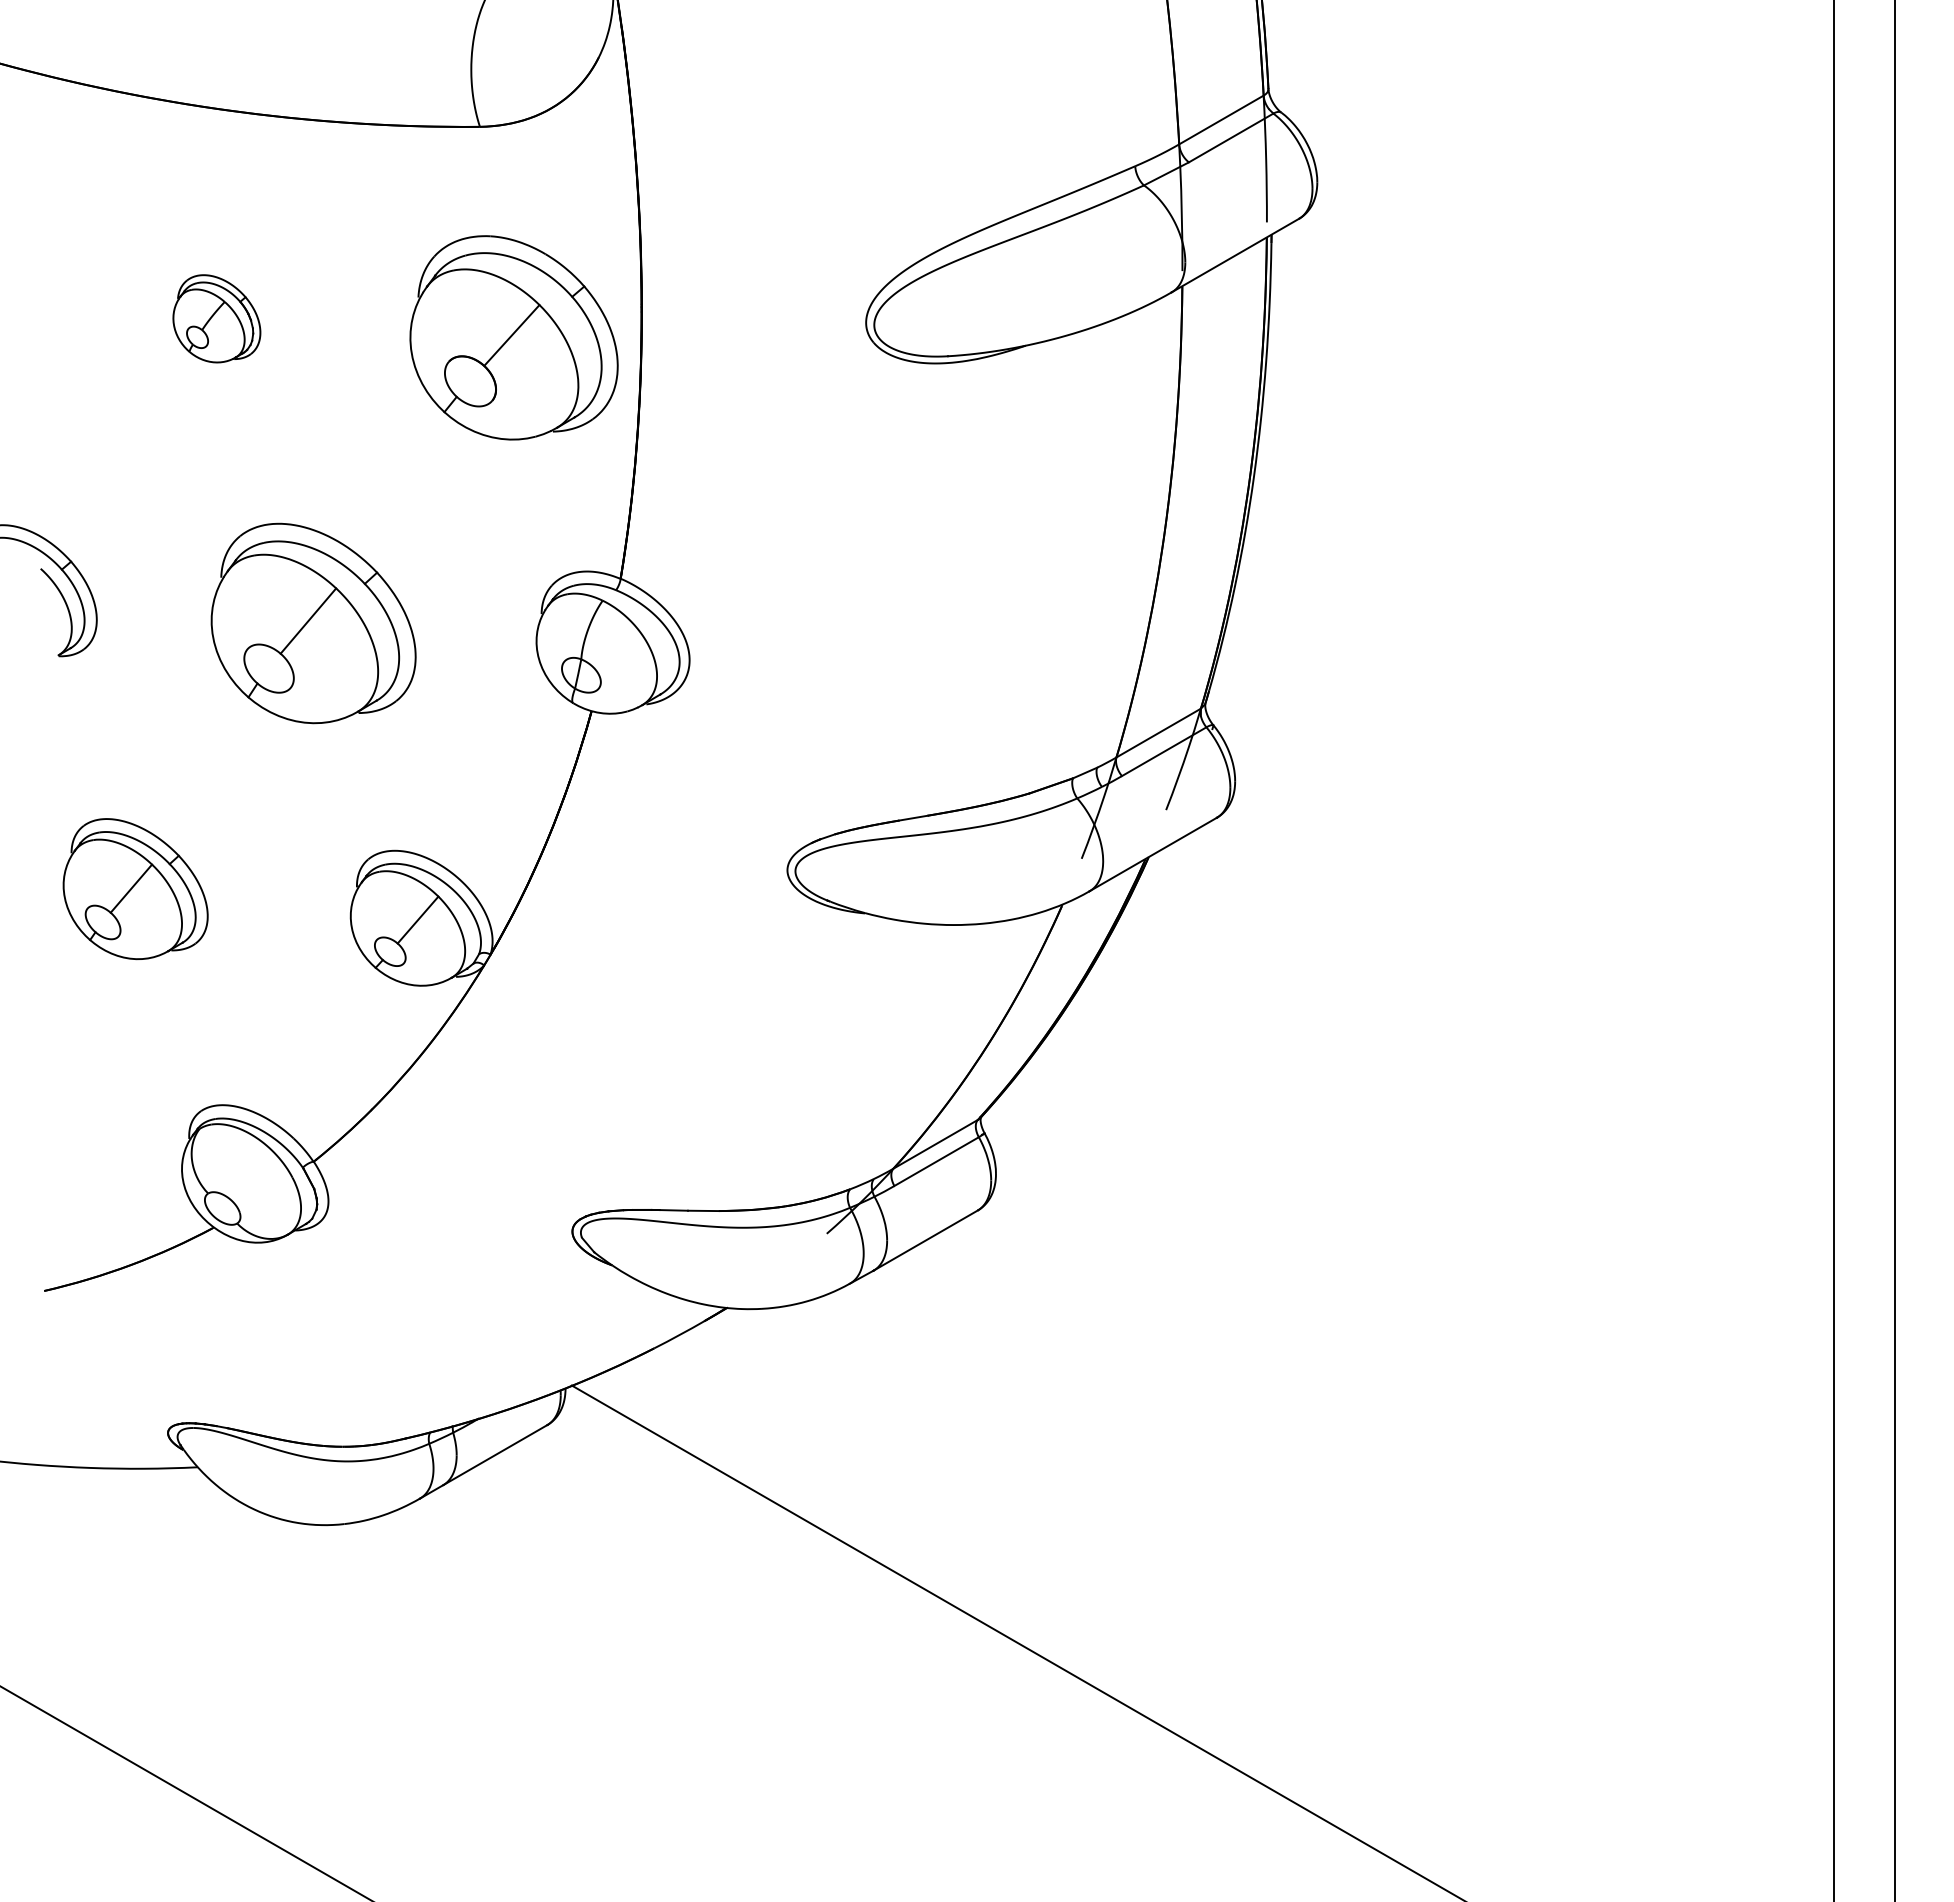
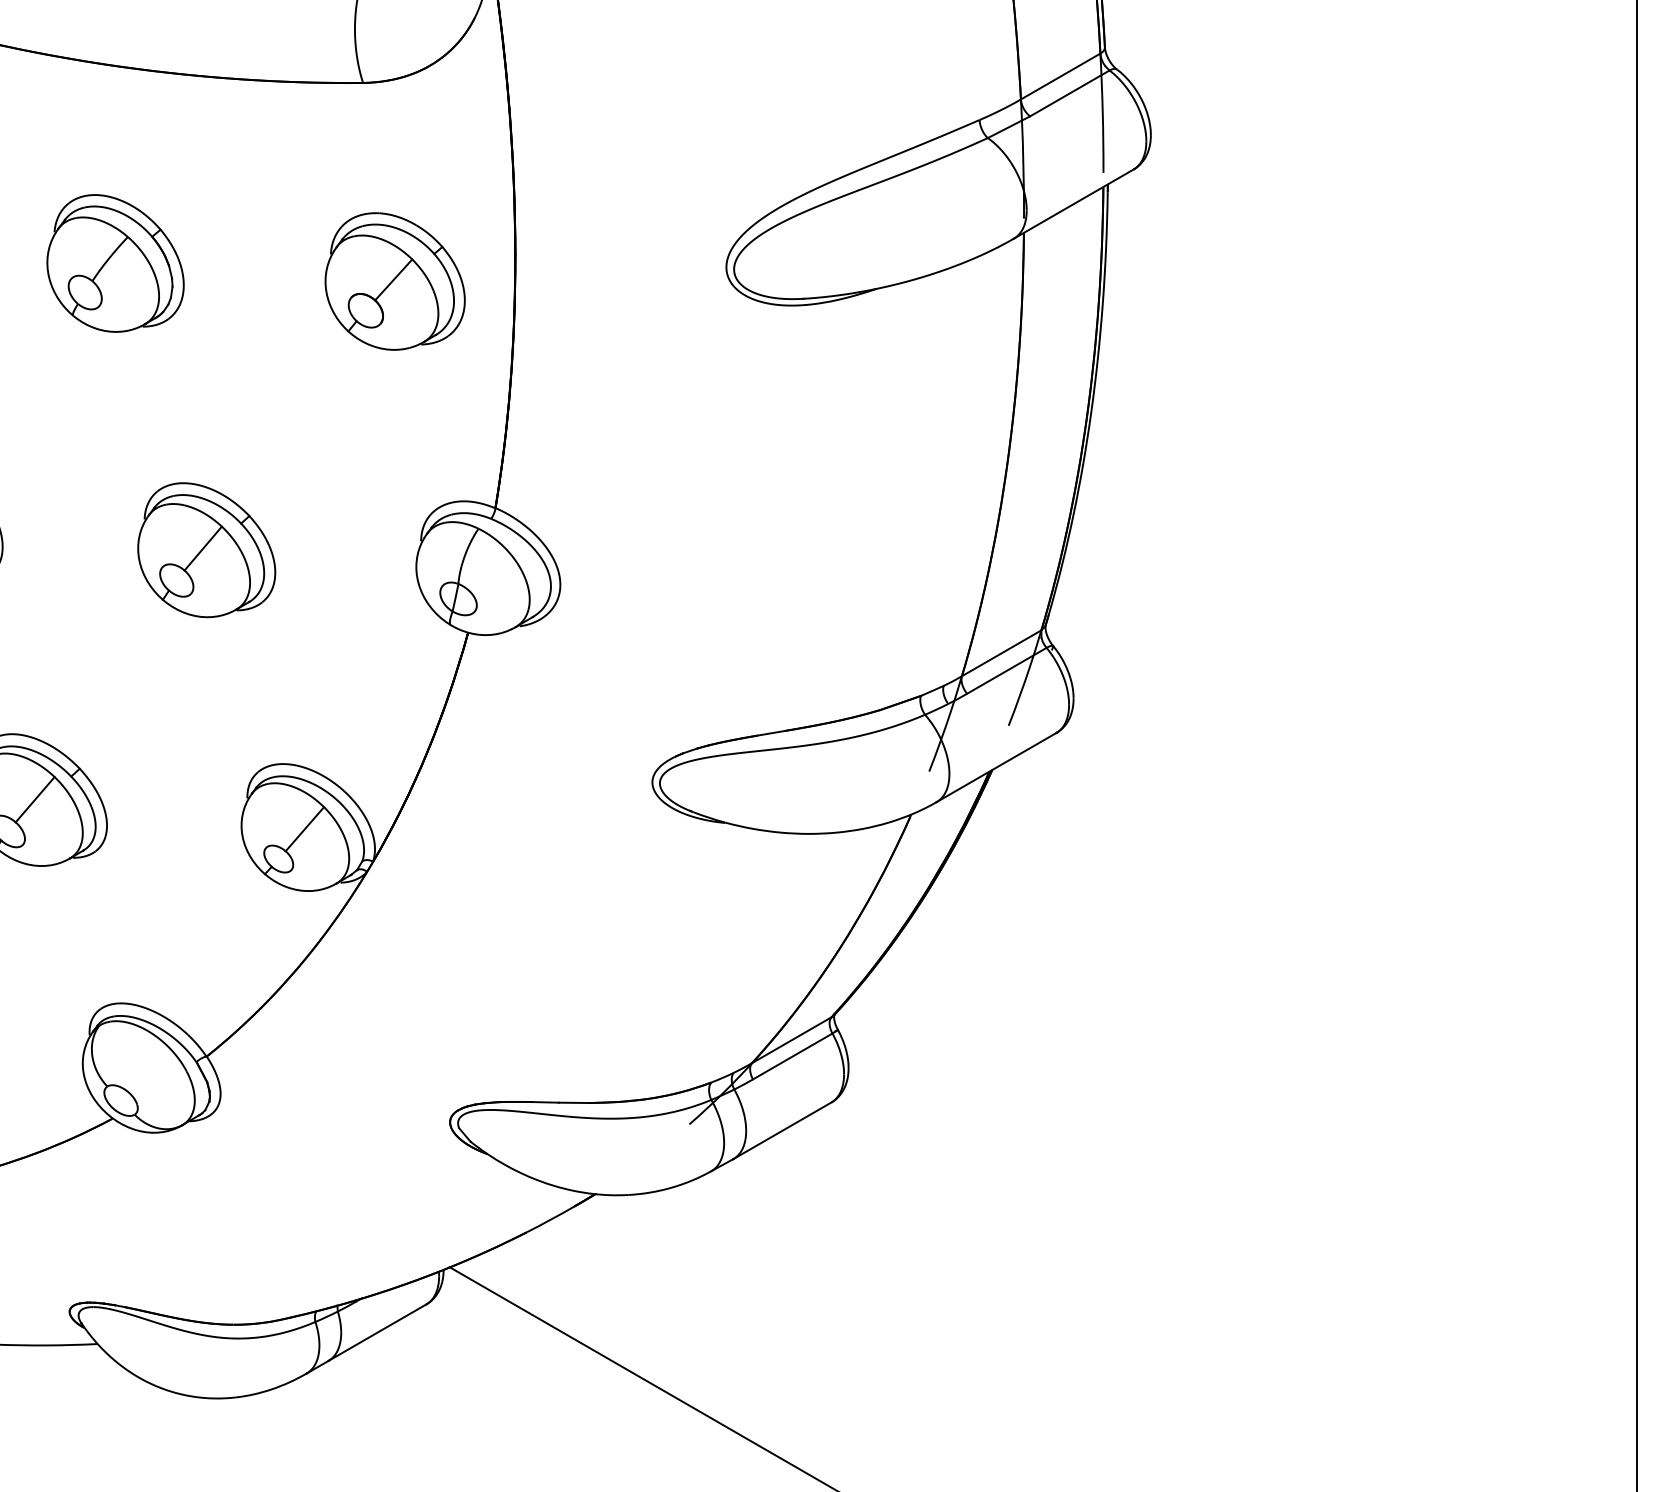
part: (216, 318) -> (115, 263), size x1.67
part: (513, 337) -> (394, 281), size x0.71
part: (313, 623) -> (206, 550), size x0.71

